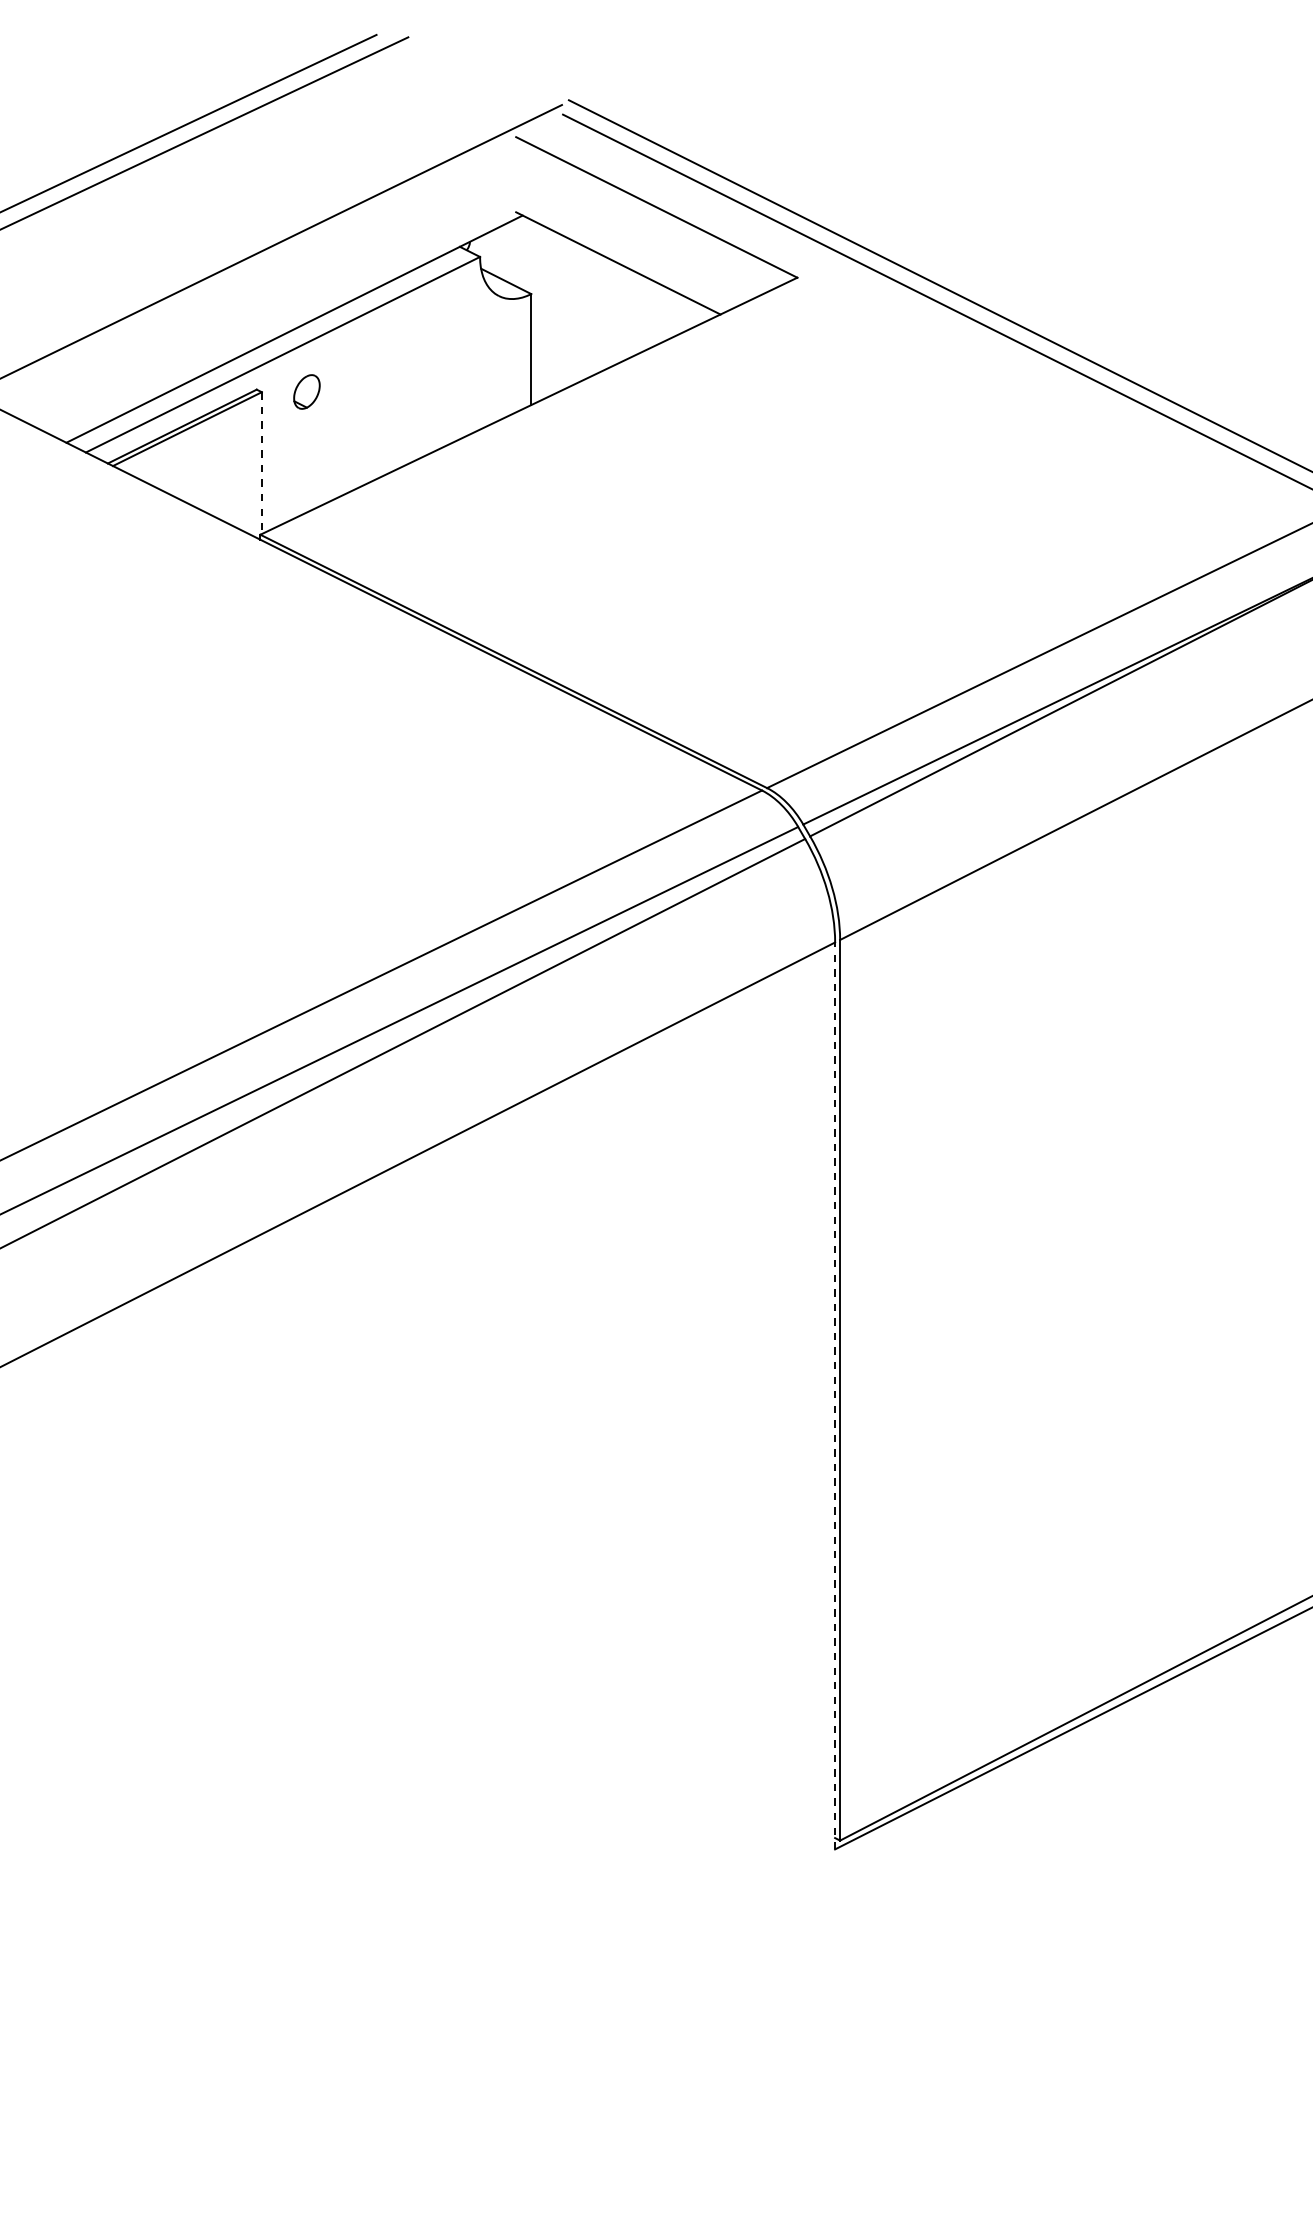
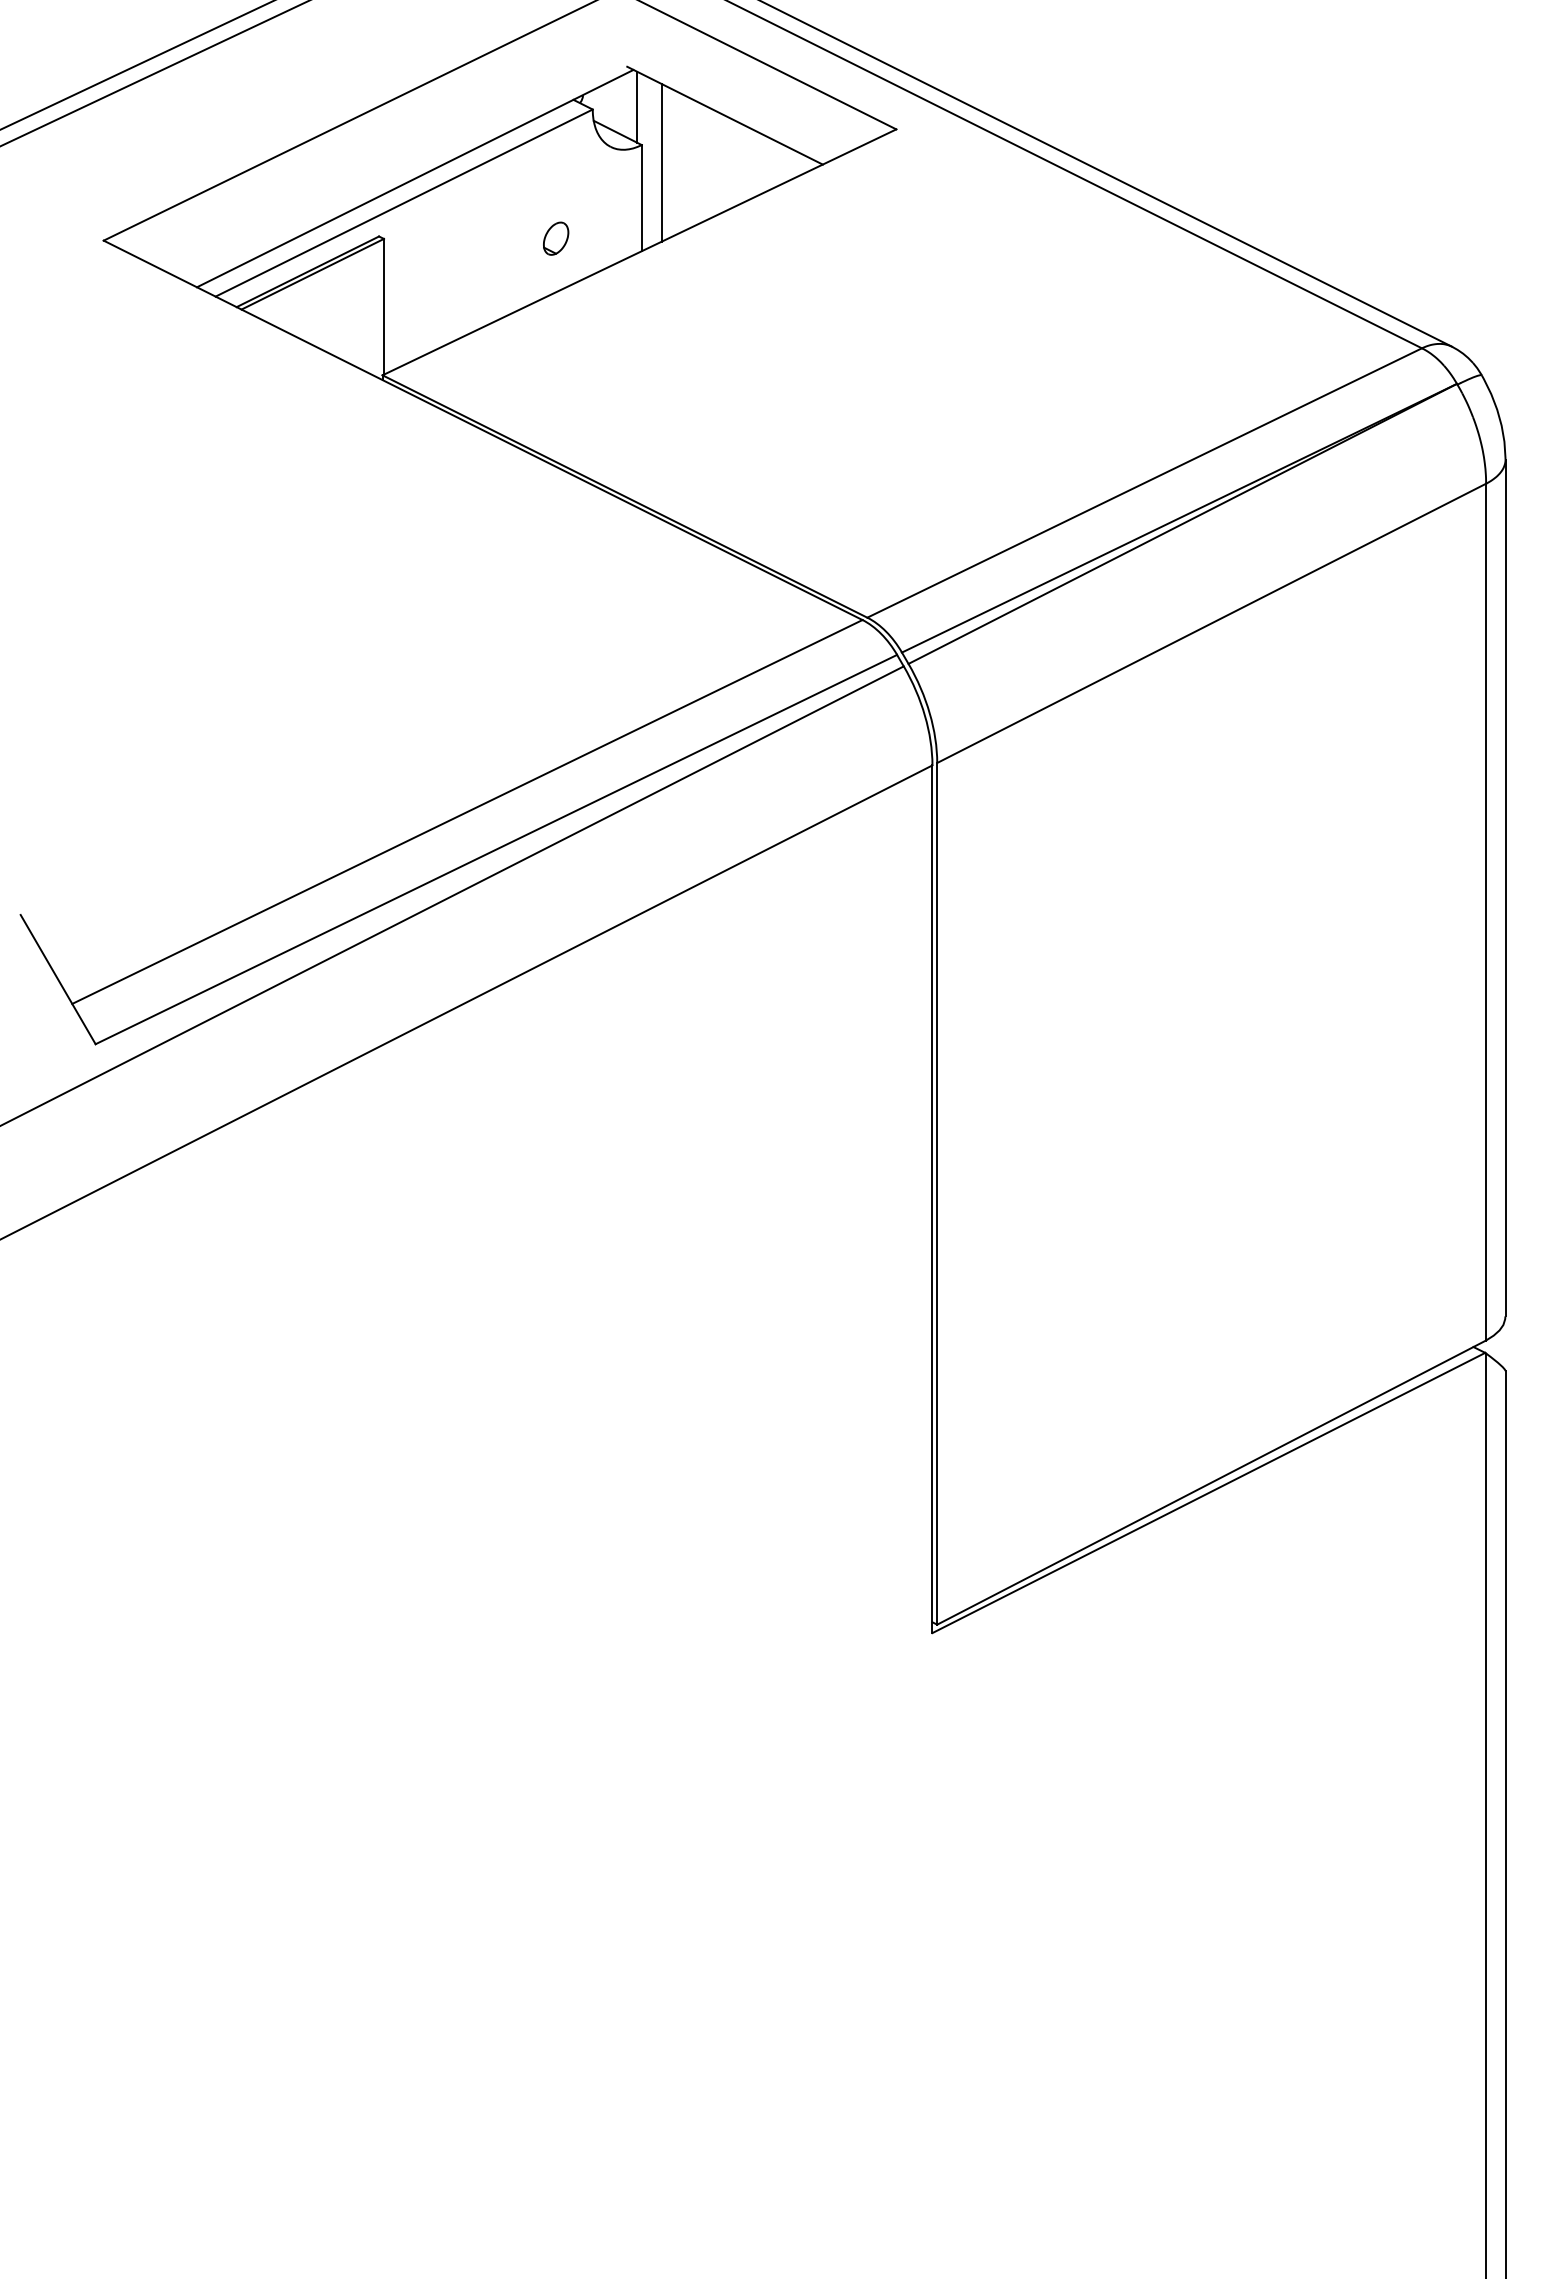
line: (526, 253) -> (637, 106), added
line: (551, 312) -> (661, 162), added
part: (307, 391) -> (556, 238), moved
line: (261, 462) -> (383, 306), dashed -> solid
line: (835, 1396) -> (932, 1199), dashed -> solid

